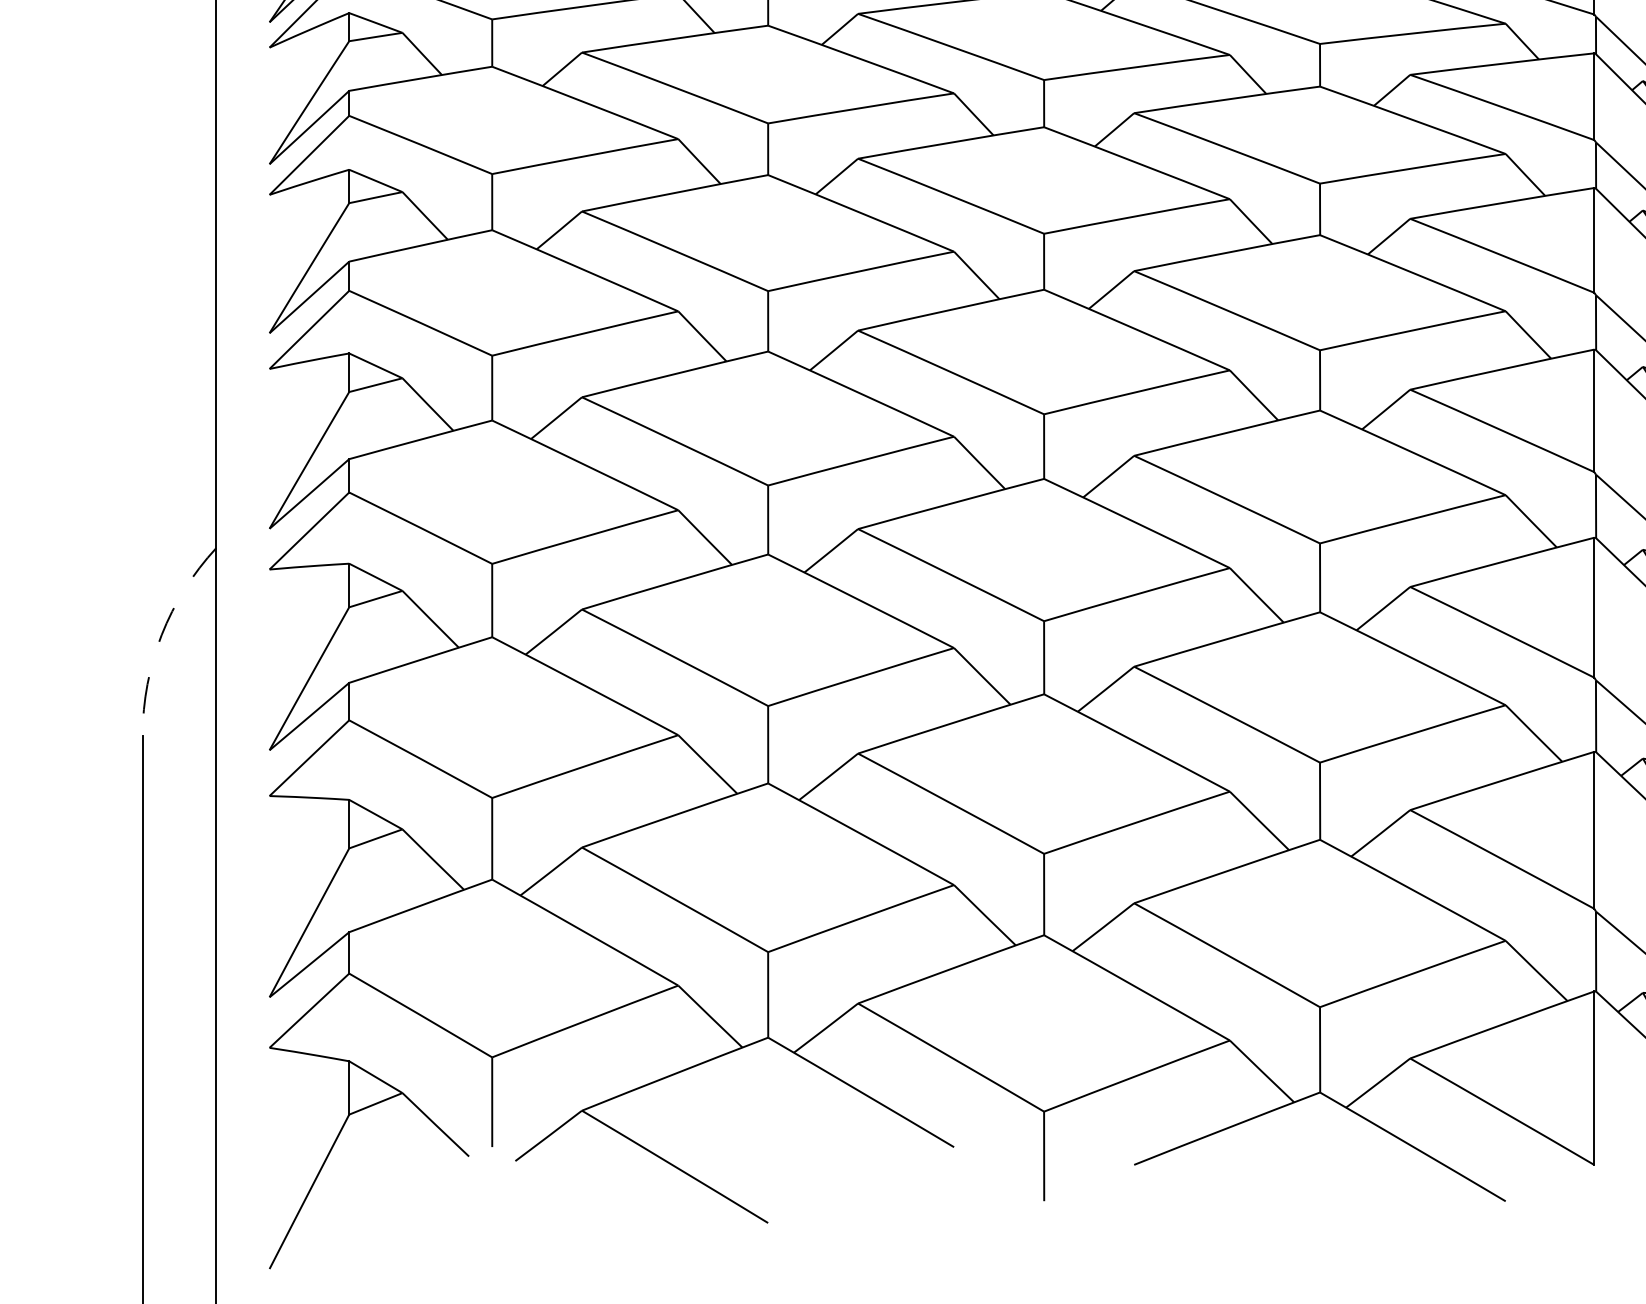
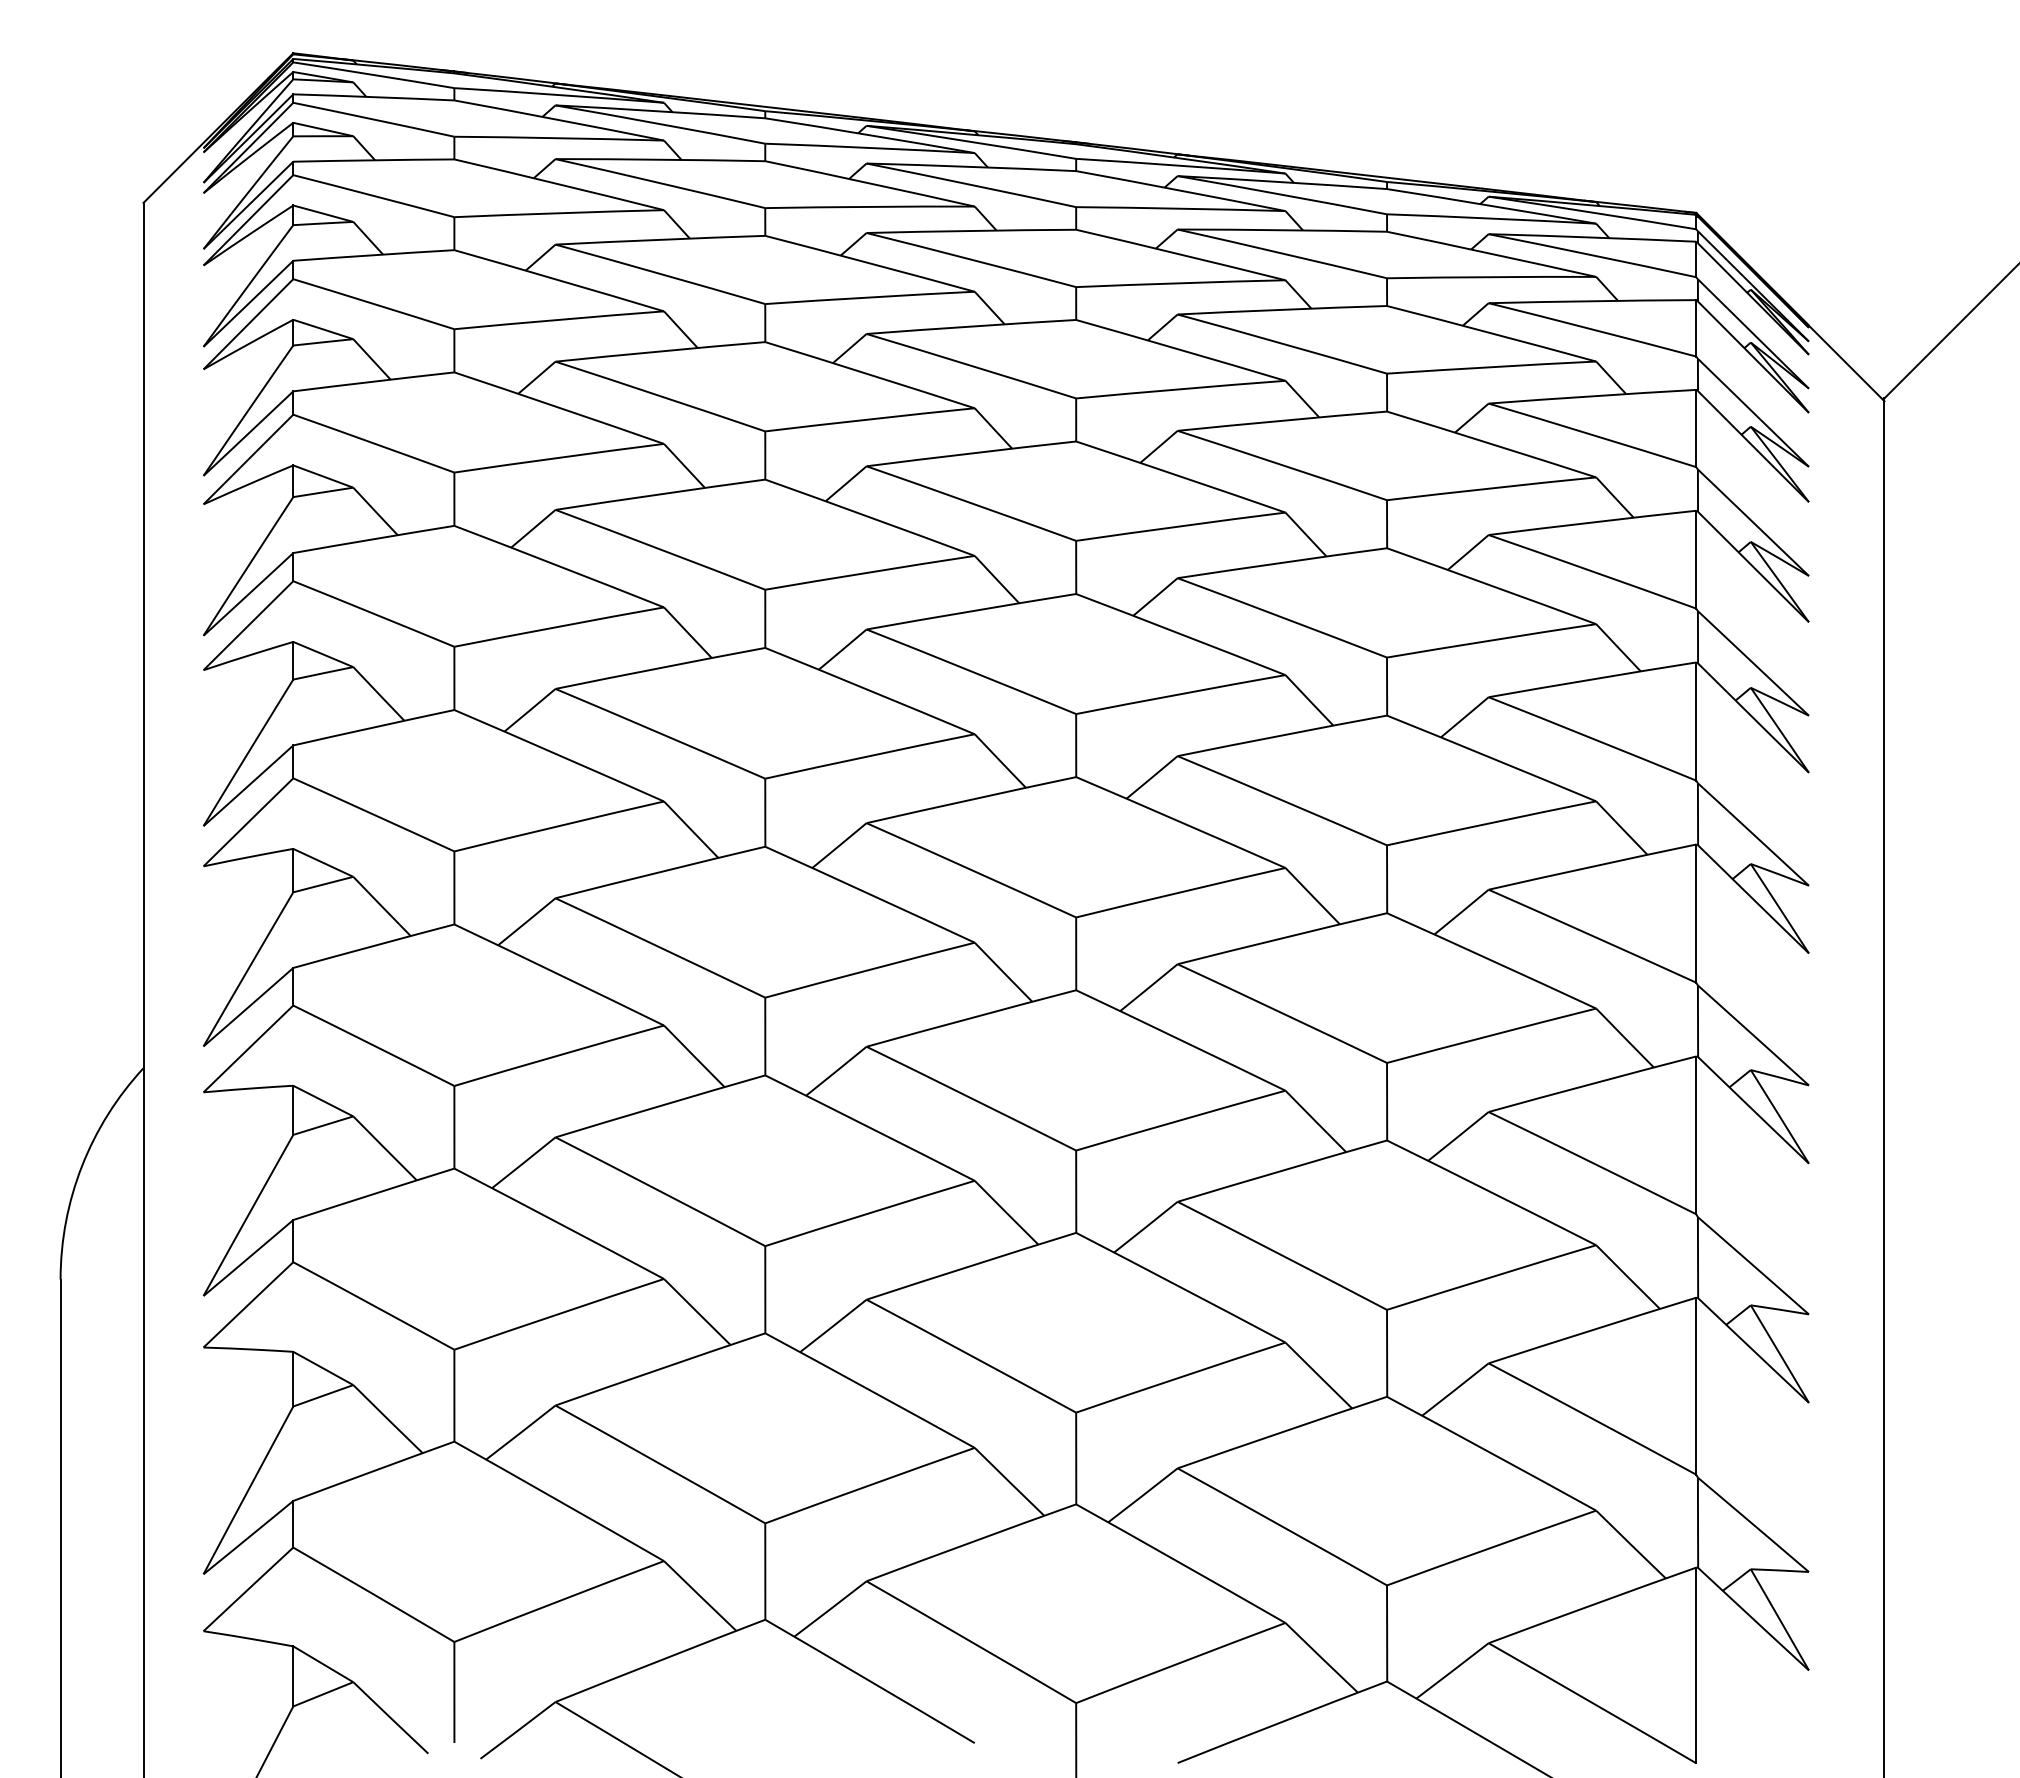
arc: (162, 635) -> (82, 1166), dashed -> solid

